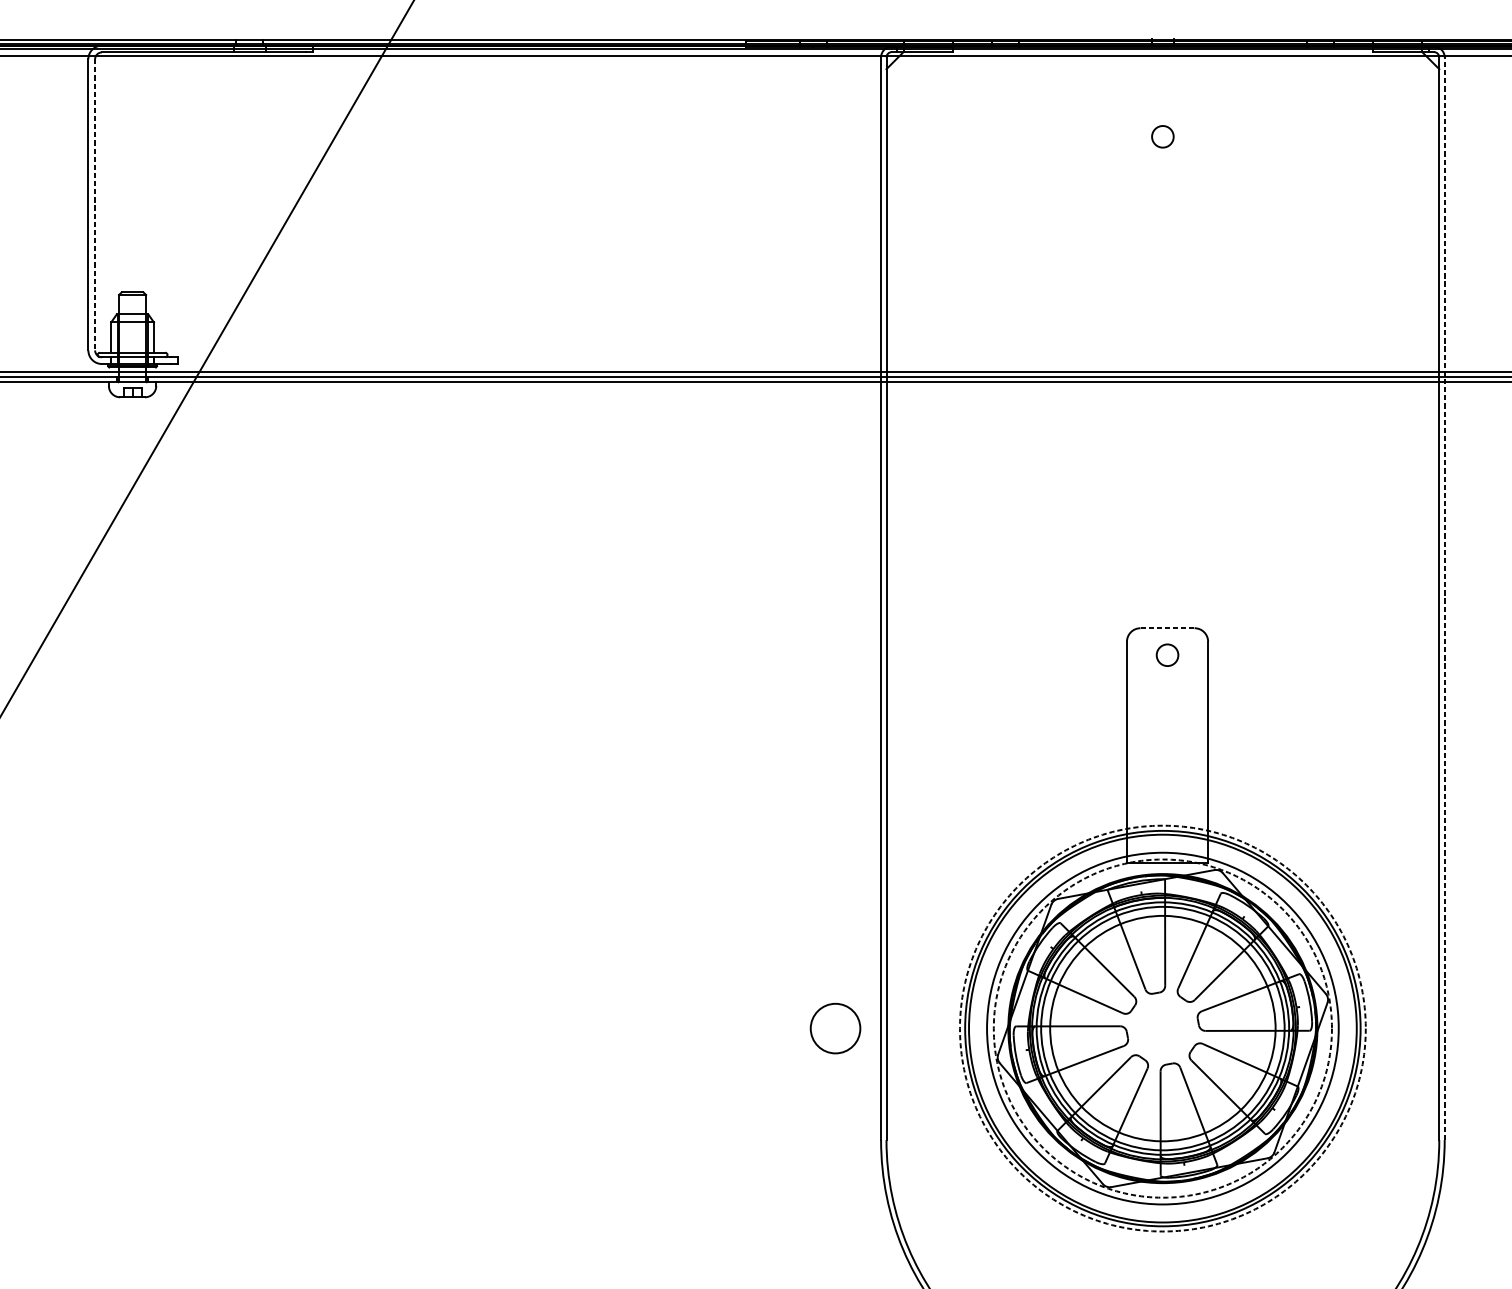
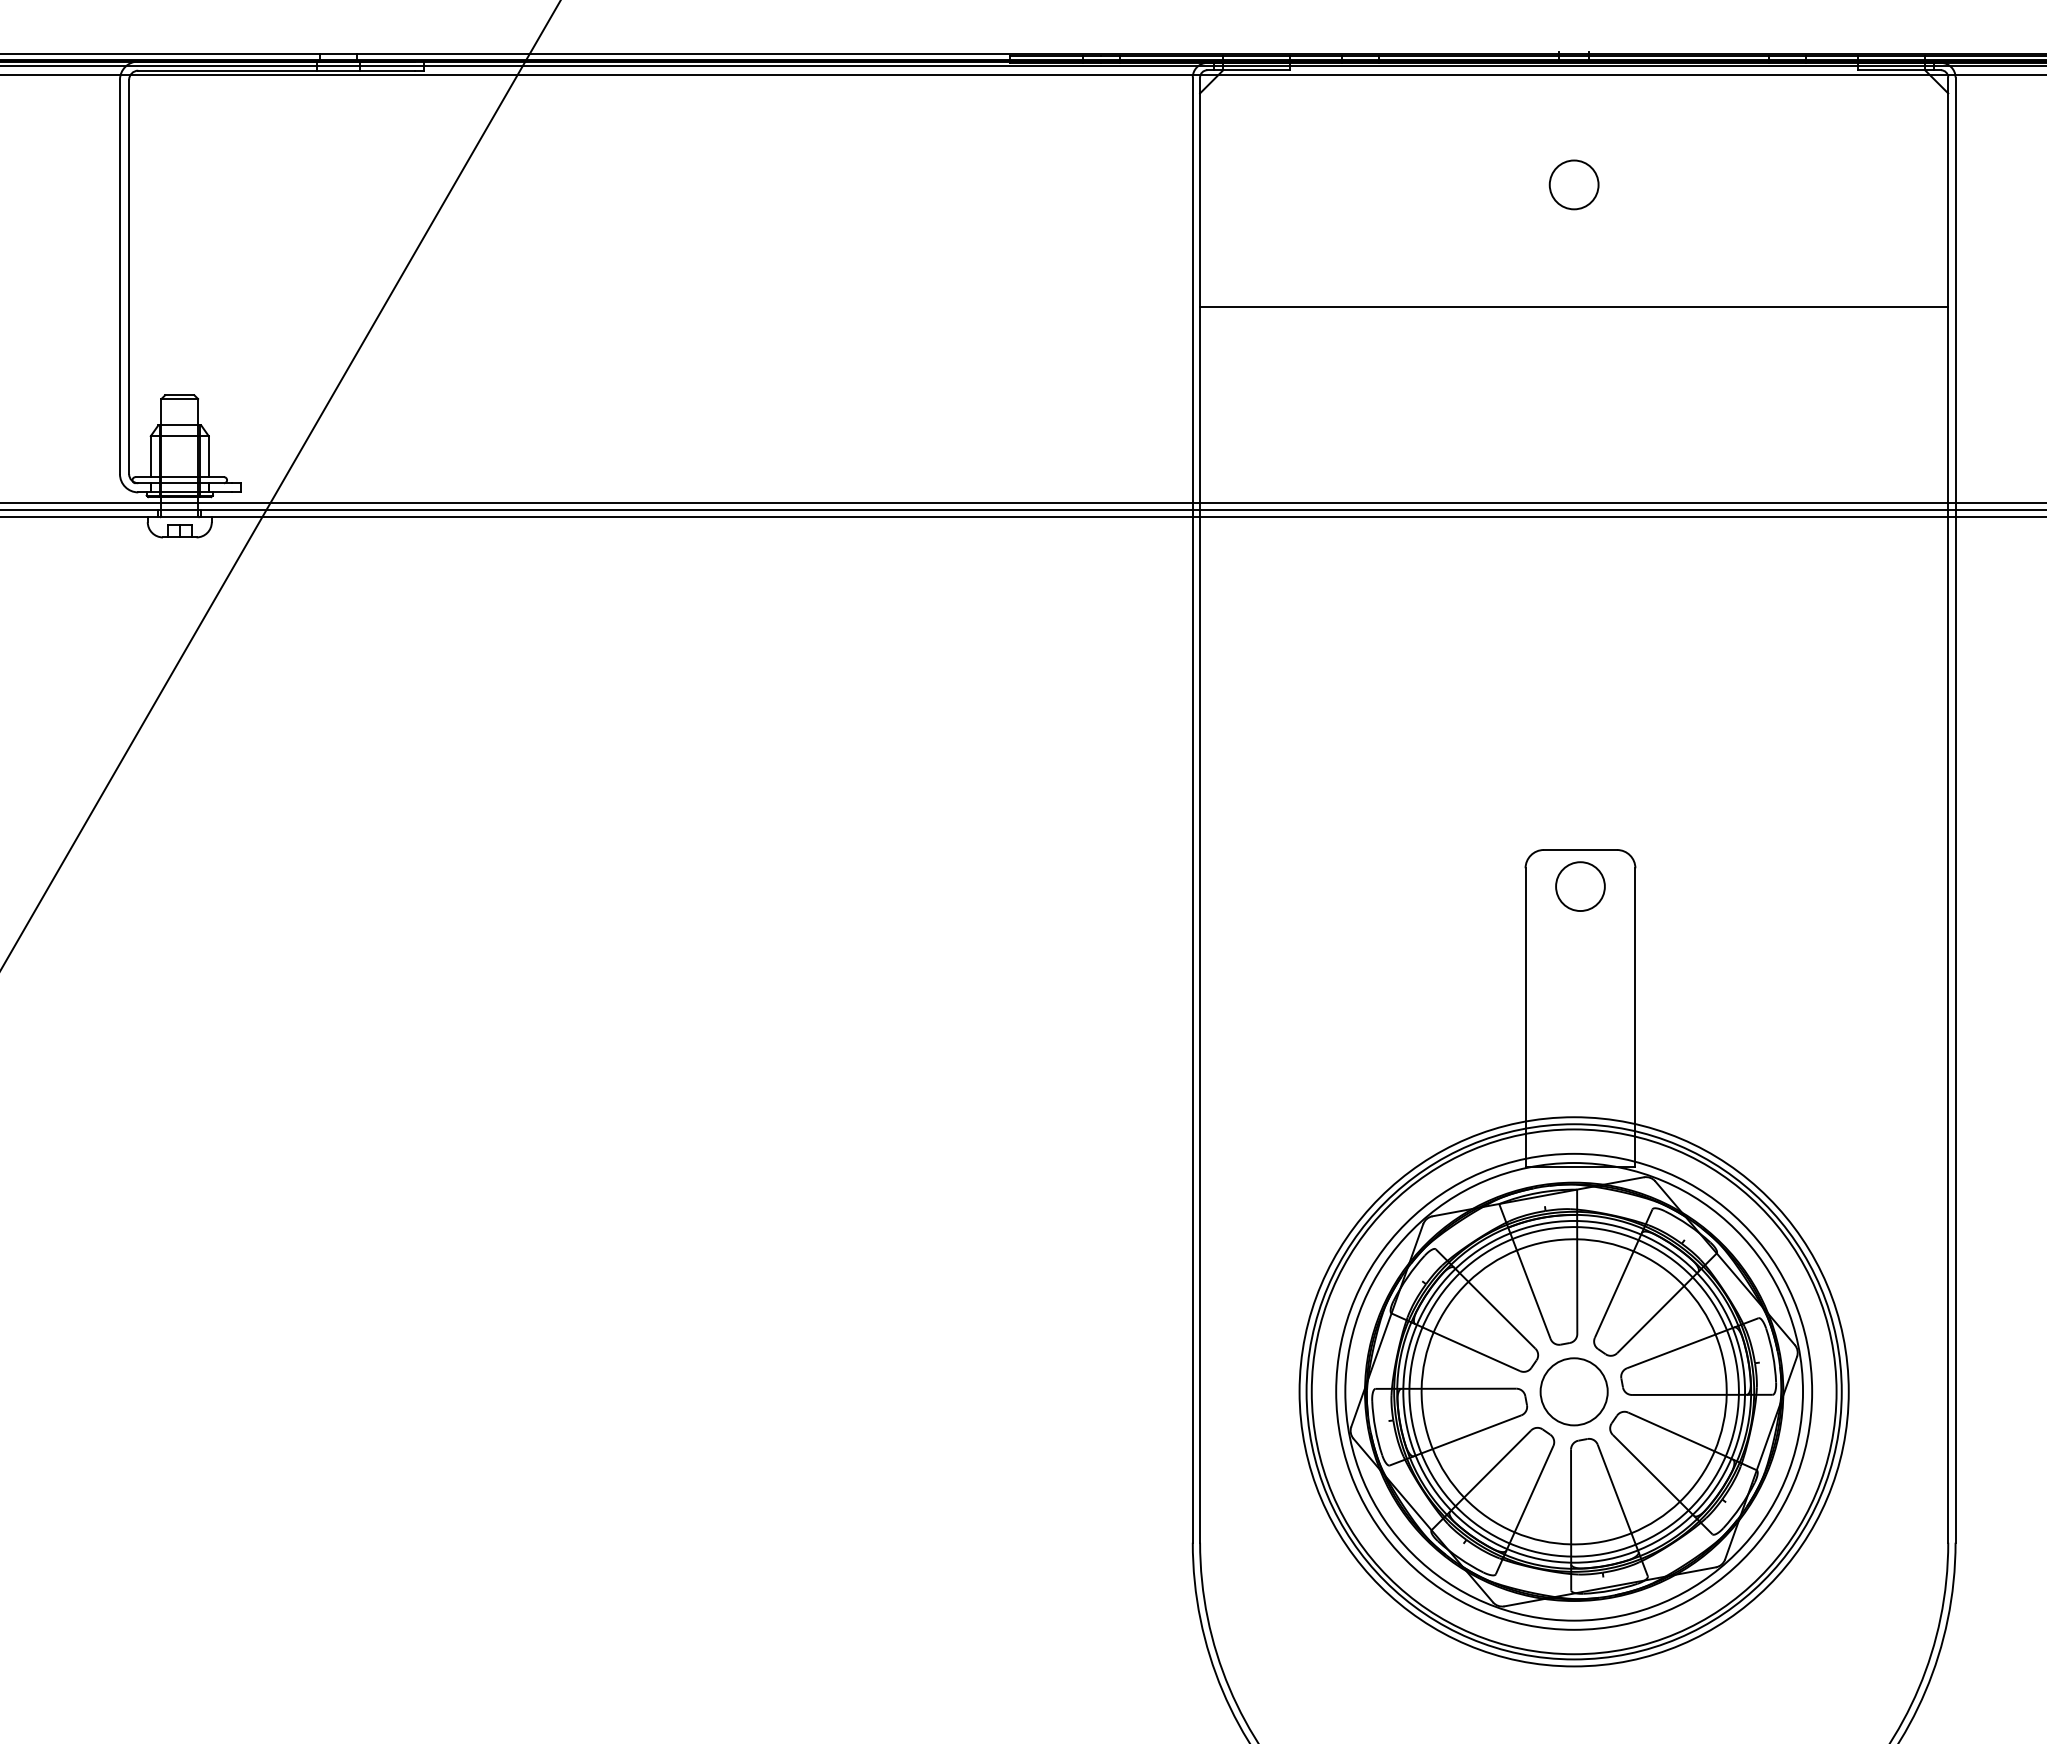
circle: (1162, 136) -> (1573, 184), size x1.67
line: (95, 205) -> (129, 277), dashed -> solid
line: (1163, 226) -> (1574, 306), added
line: (1444, 599) -> (1955, 810), dashed -> solid
line: (1167, 628) -> (1580, 850), dashed -> solid
circle: (1167, 655) -> (1580, 886), size x1.67
circle: (835, 1028) -> (1573, 1391), moved
circle: (1162, 1028) -> (1573, 1391), dashed -> solid
circle: (1163, 1028) -> (1574, 1391), dashed -> solid

